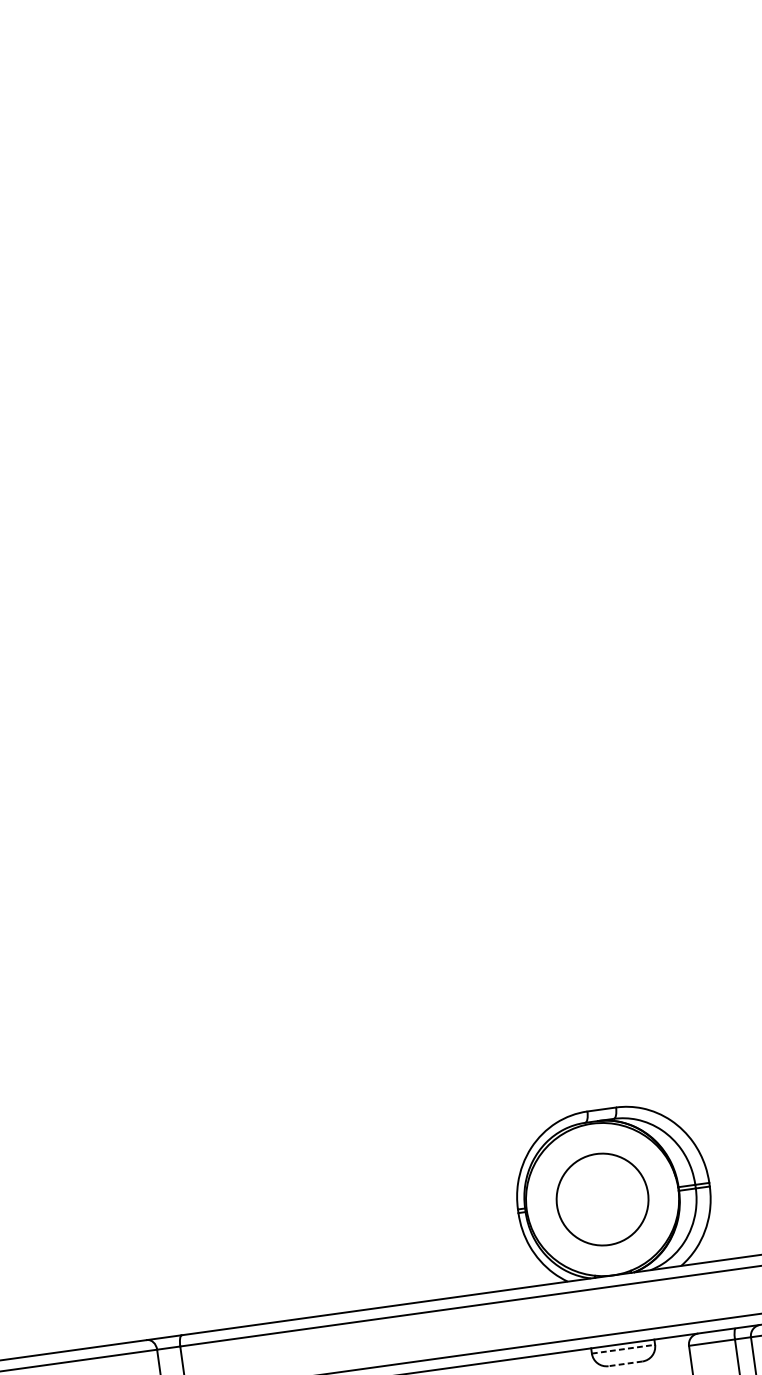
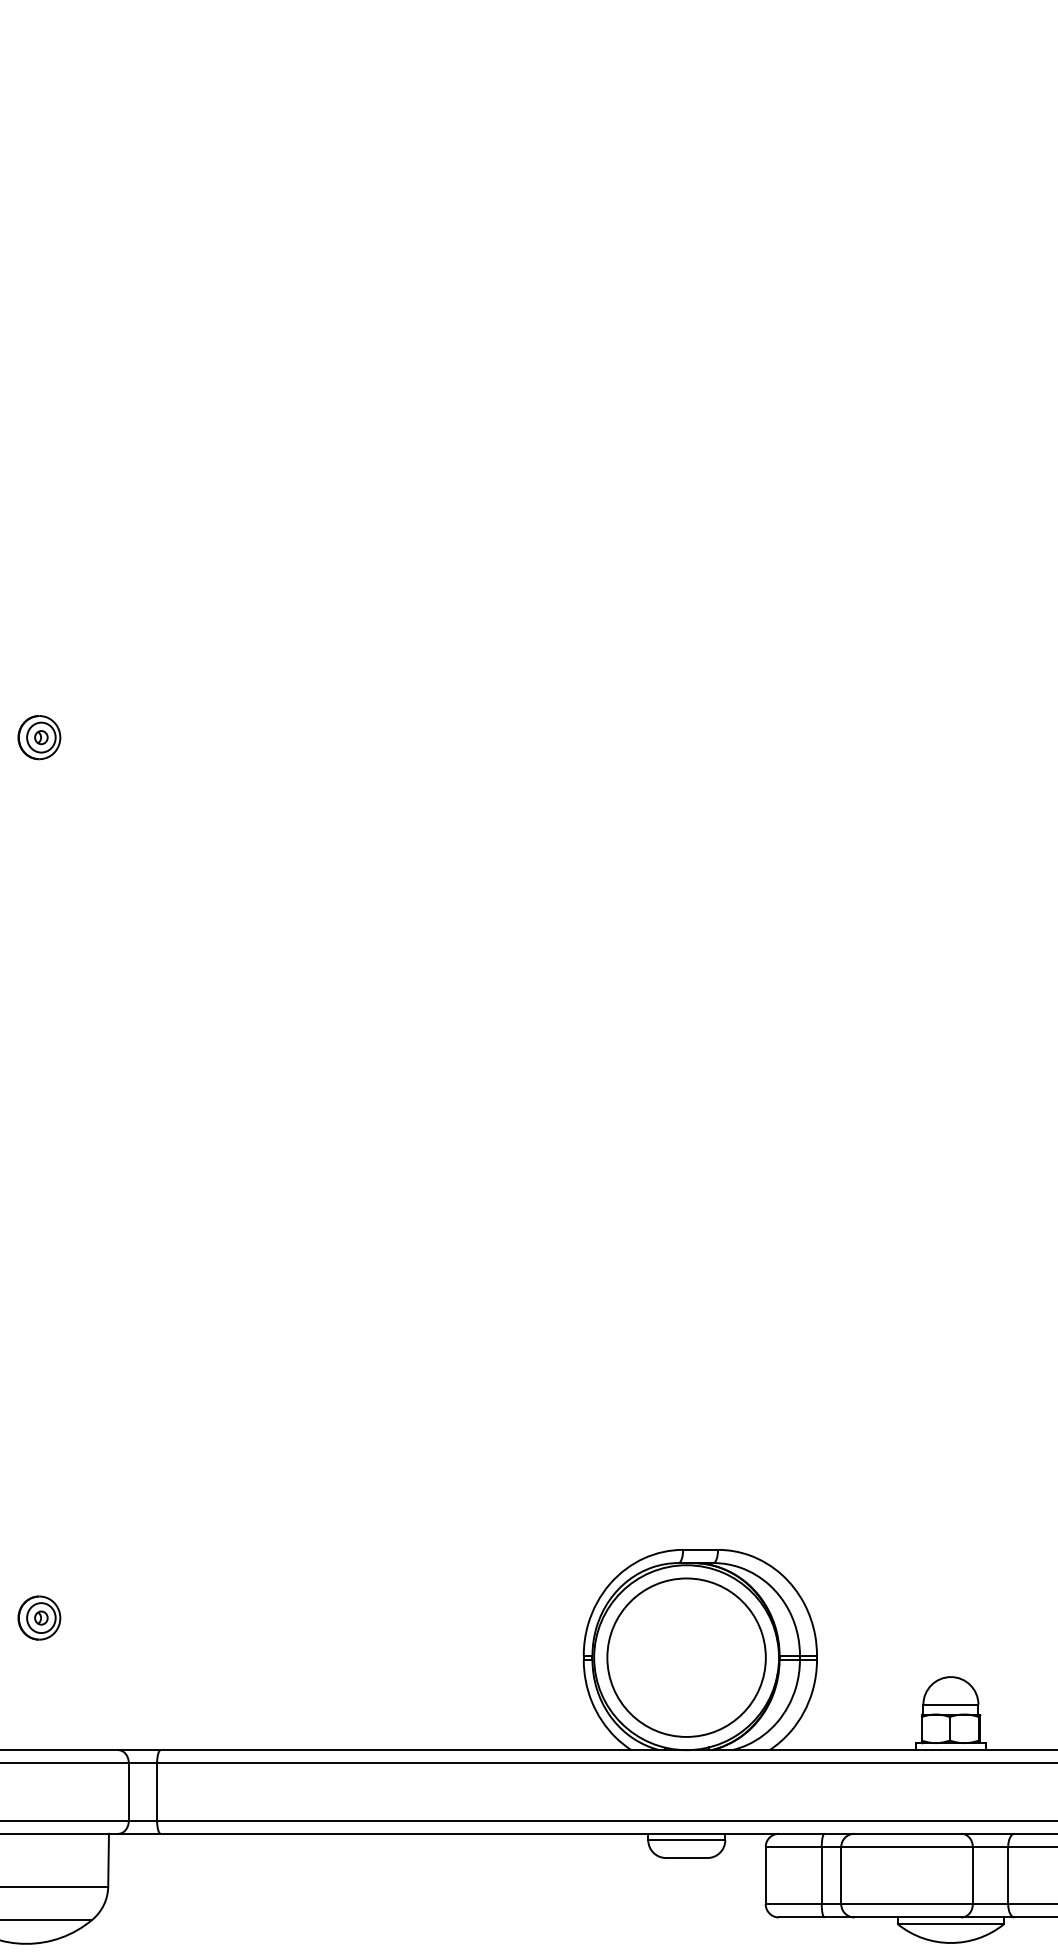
circle: (602, 1199) -> (686, 1657), size x1.43
part: (67, 1240) -> (39, 1617), added
line: (623, 1349) -> (686, 1840), dashed -> solid
line: (625, 1364) -> (686, 1858), dashed -> solid

